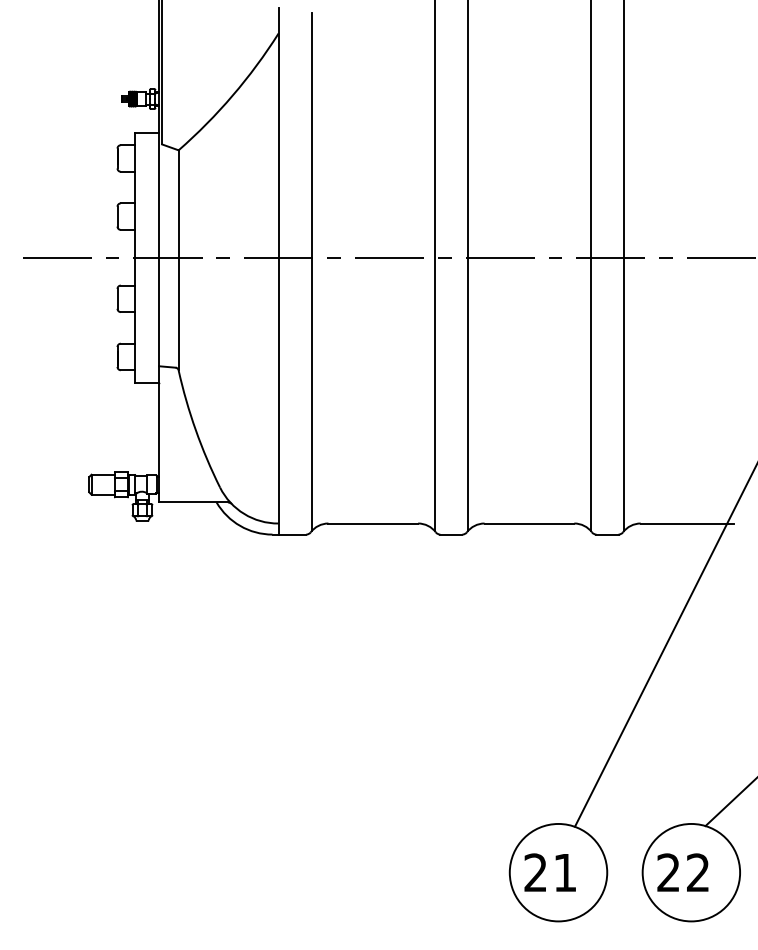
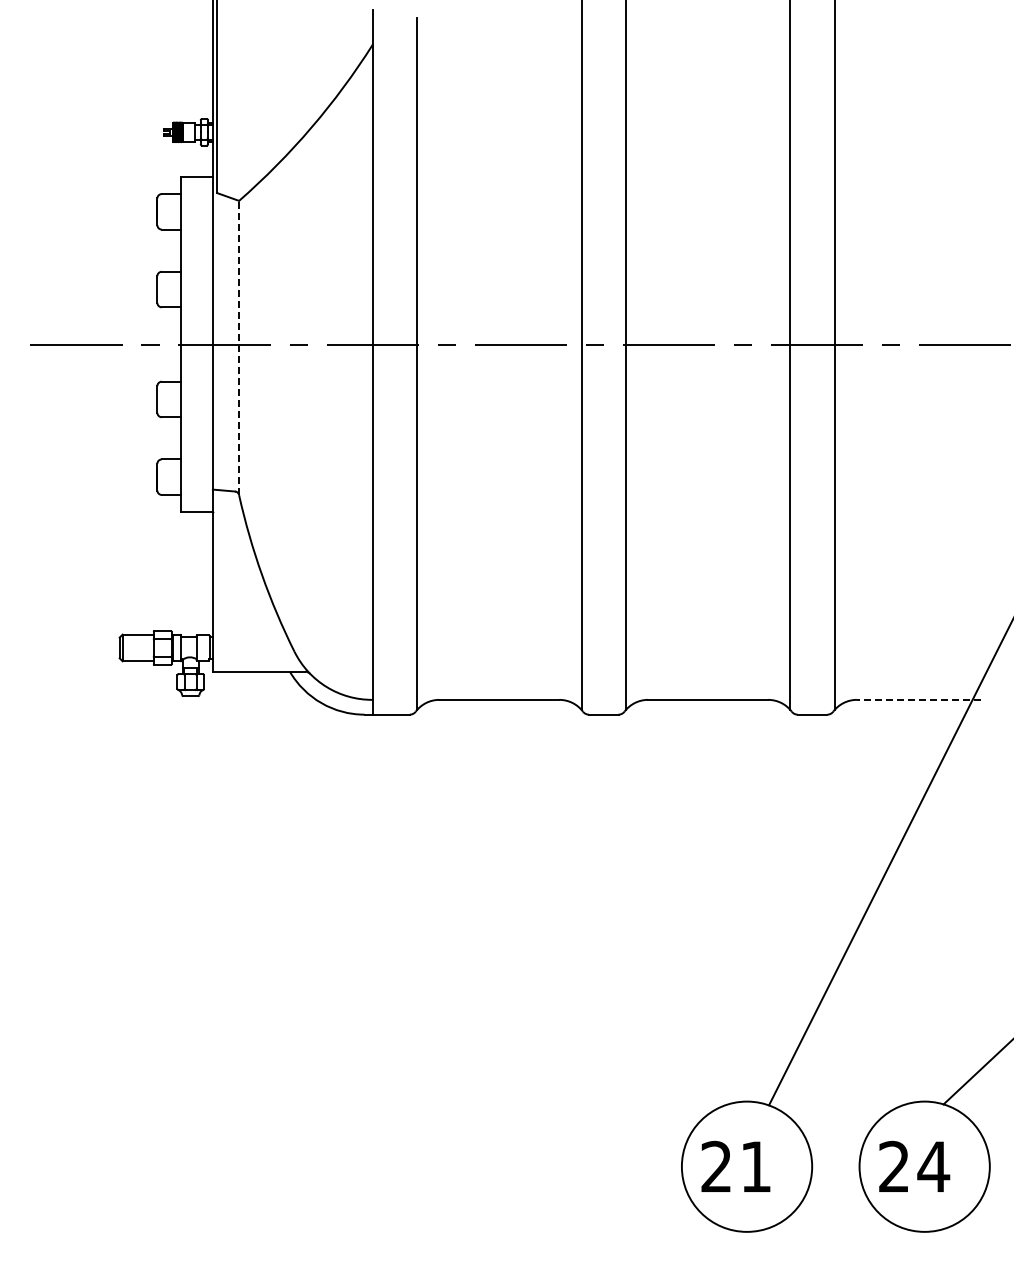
line: (178, 259) -> (239, 347), solid -> dashed
line: (686, 523) -> (918, 699), solid -> dashed
text: (697, 871) -> (933, 1165), 22 -> 24

